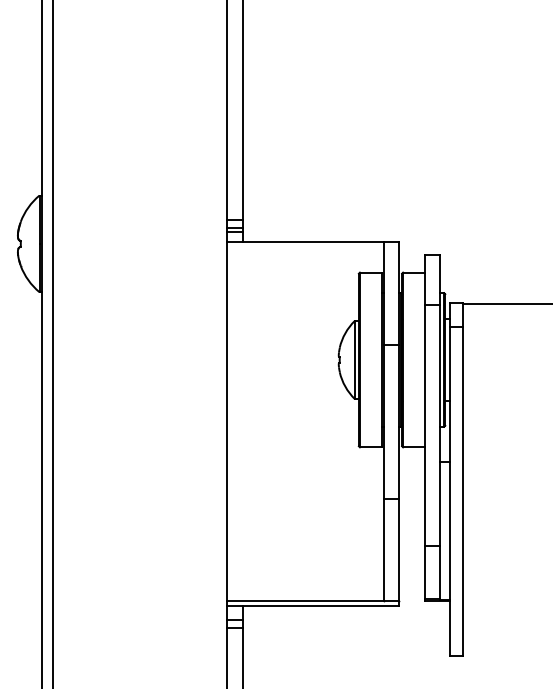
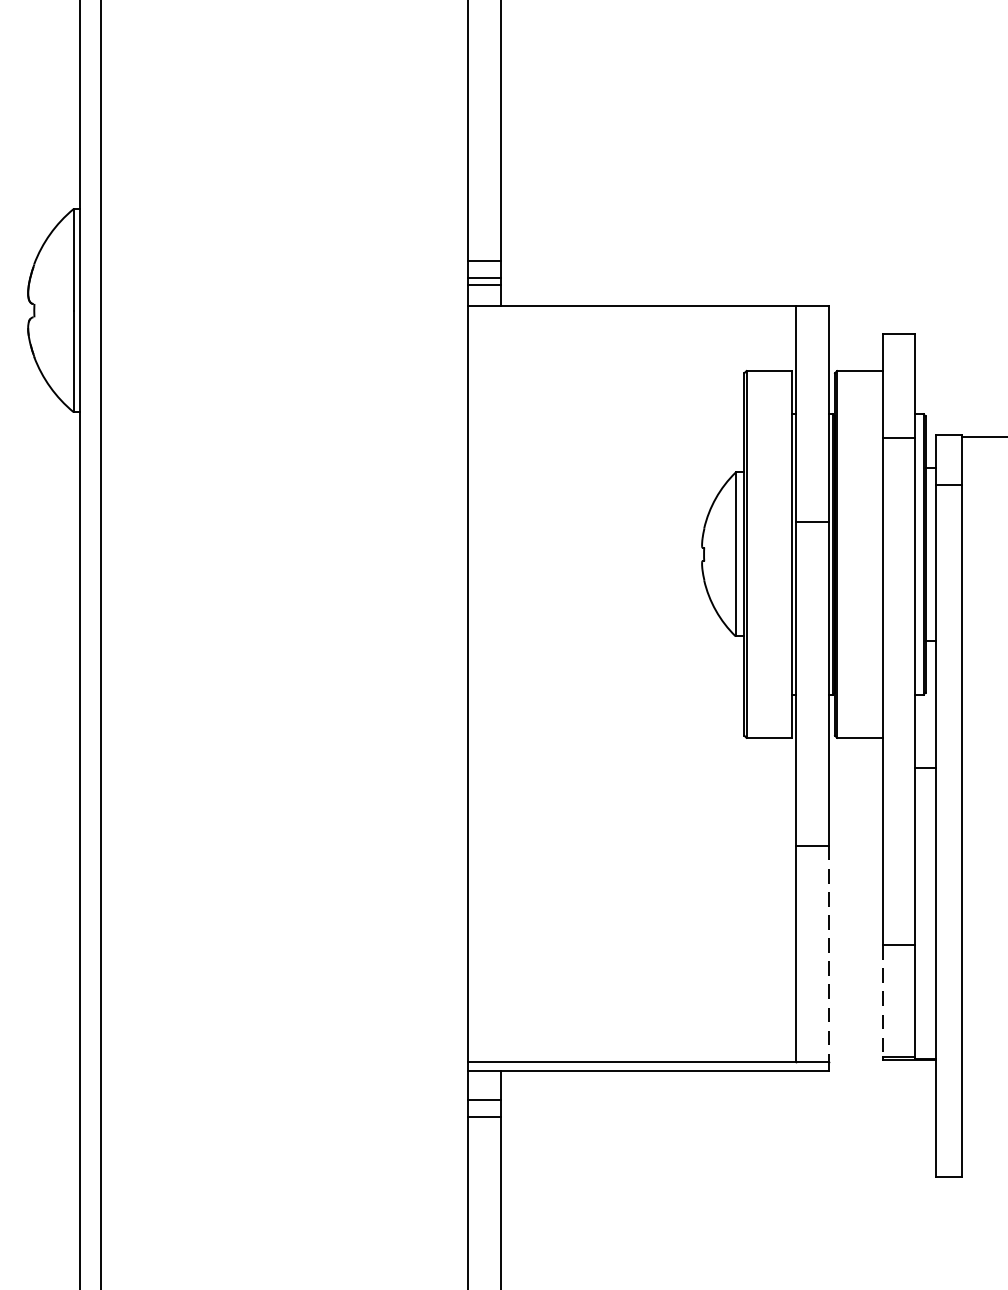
line: (399, 550) -> (829, 954), solid -> dashed
line: (424, 572) -> (882, 1000), solid -> dashed

